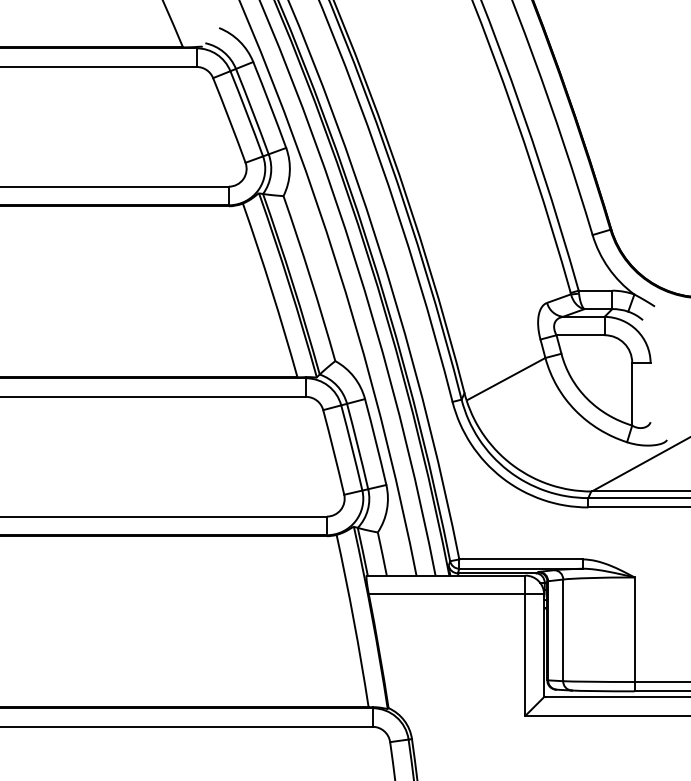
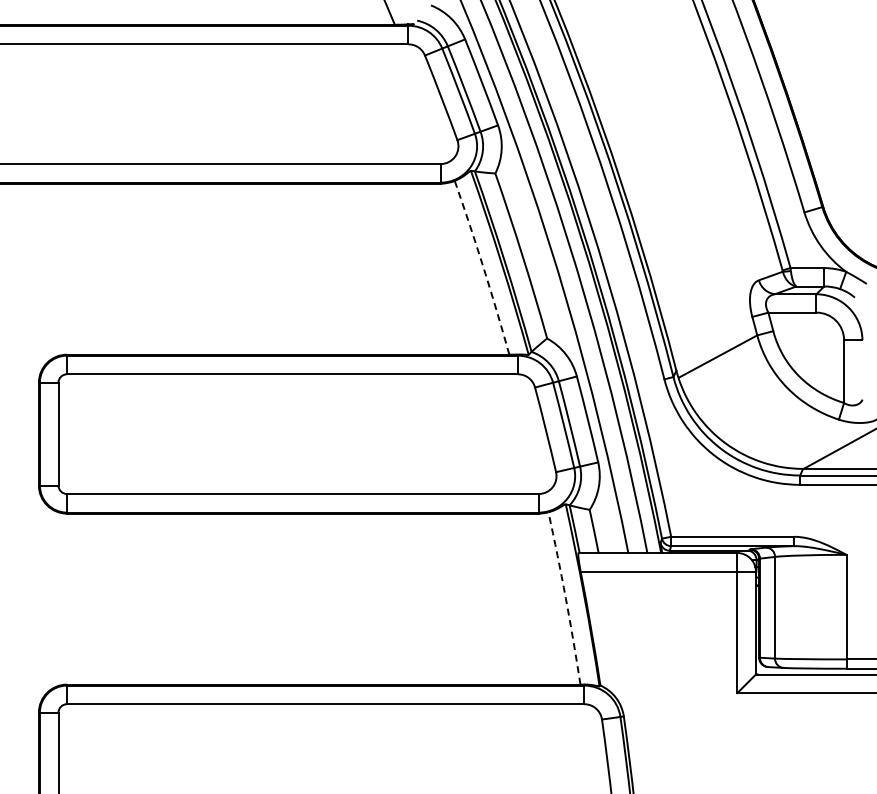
arc: (271, 290) -> (483, 267), solid -> dashed
arc: (353, 621) -> (565, 598), solid -> dashed

